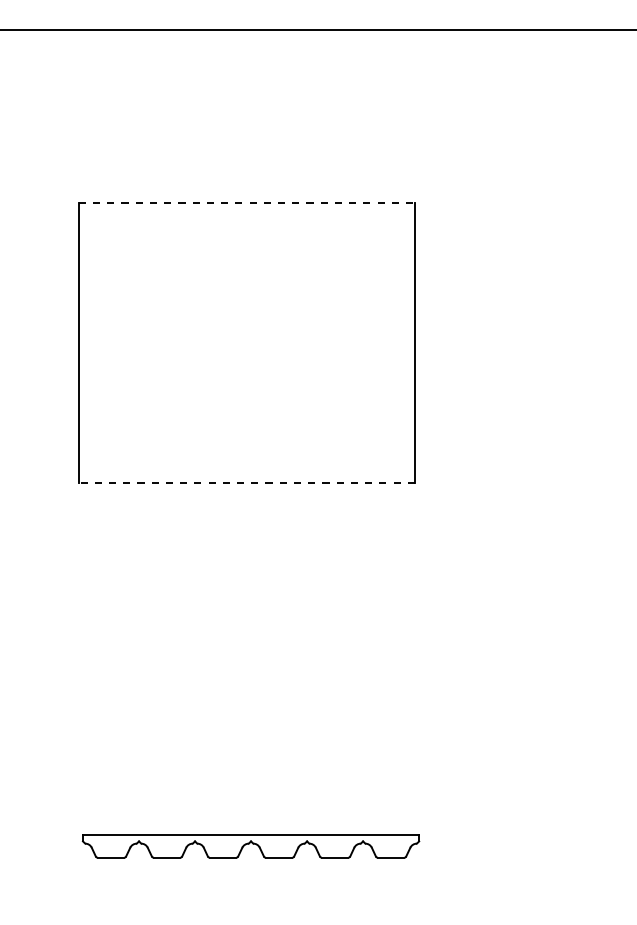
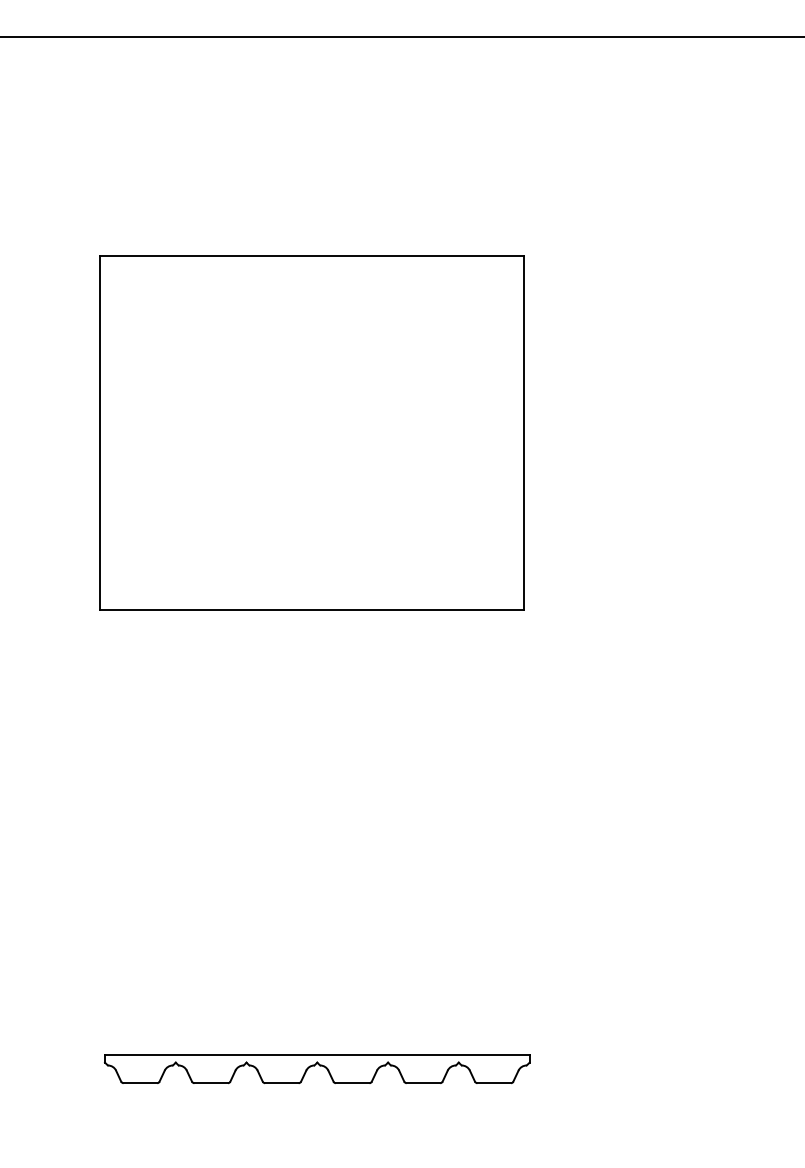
line: (247, 202) -> (312, 255), dashed -> solid
line: (246, 482) -> (311, 609), dashed -> solid

